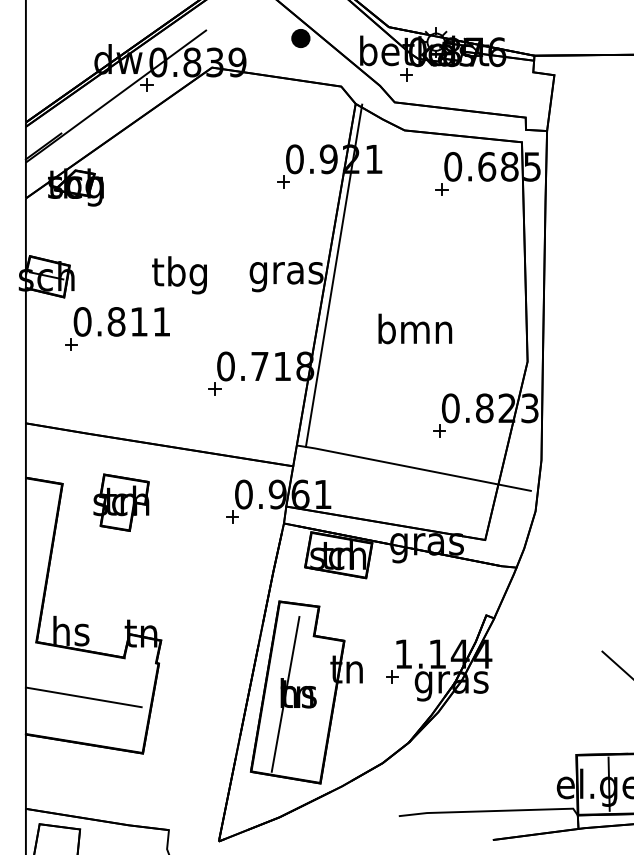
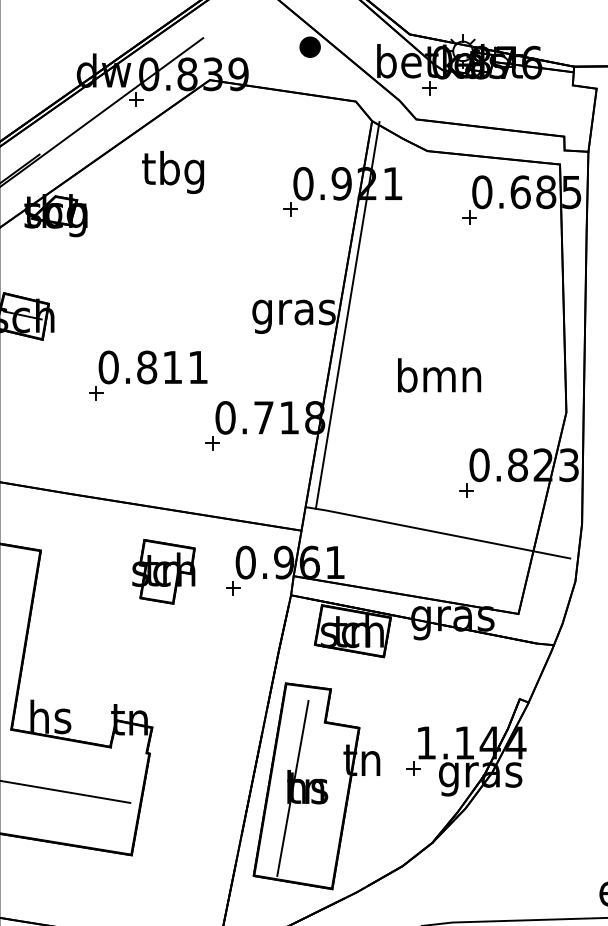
text: (179, 275) -> (173, 172), moved
part: (117, 328) -> (148, 374), moved
part: (121, 502) -> (163, 571), moved

